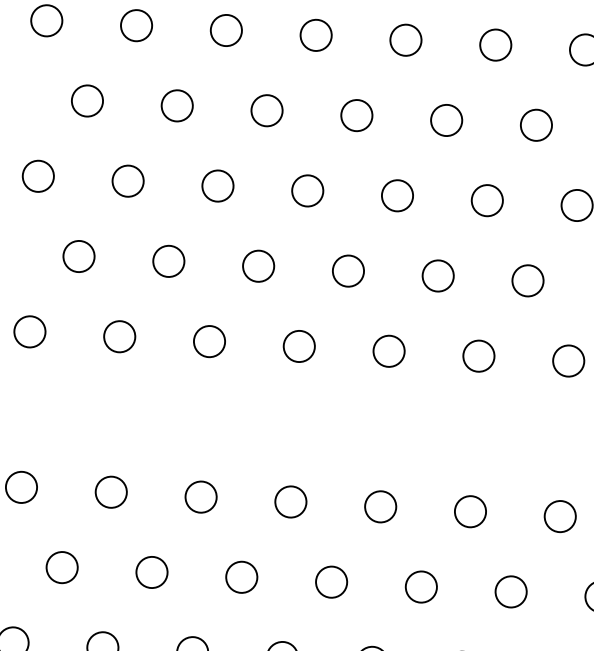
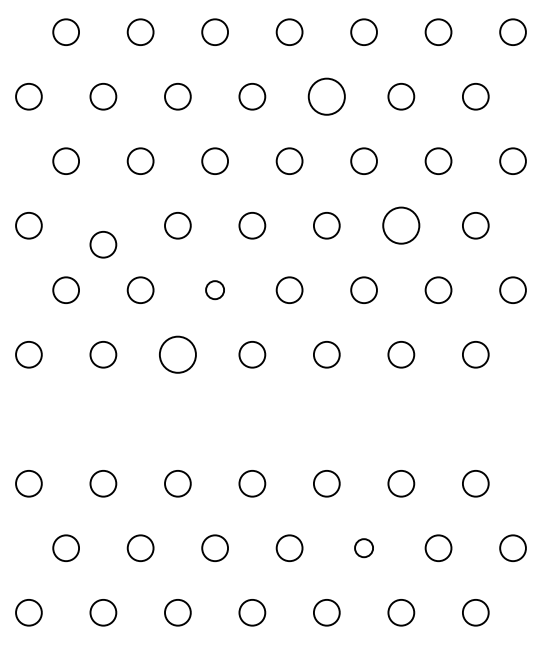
circle: (405, 39) -> (326, 96), size x1.4
circle: (128, 180) -> (103, 244), moved
circle: (487, 200) -> (401, 225), size x1.4
circle: (257, 265) -> (214, 289), size x0.7
circle: (209, 341) -> (177, 354), size x1.4
circle: (420, 586) -> (363, 547), size x0.7

